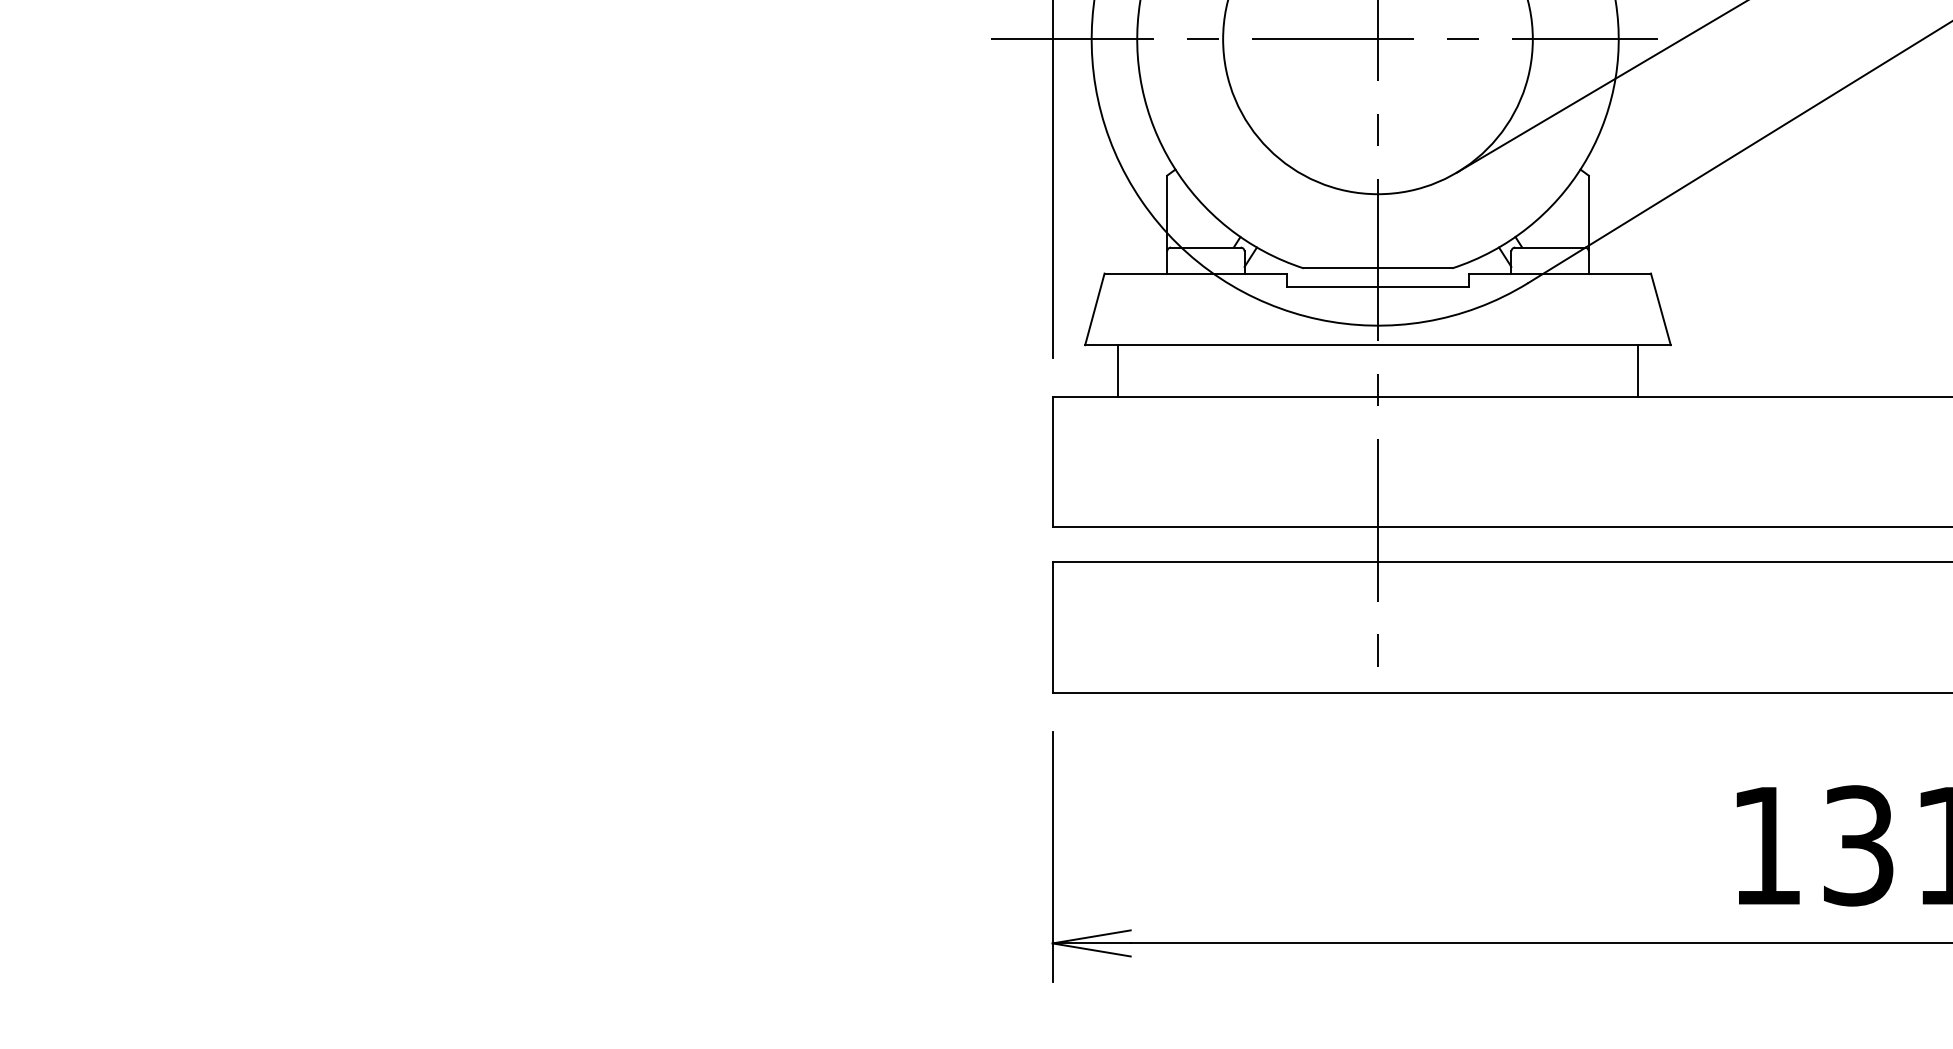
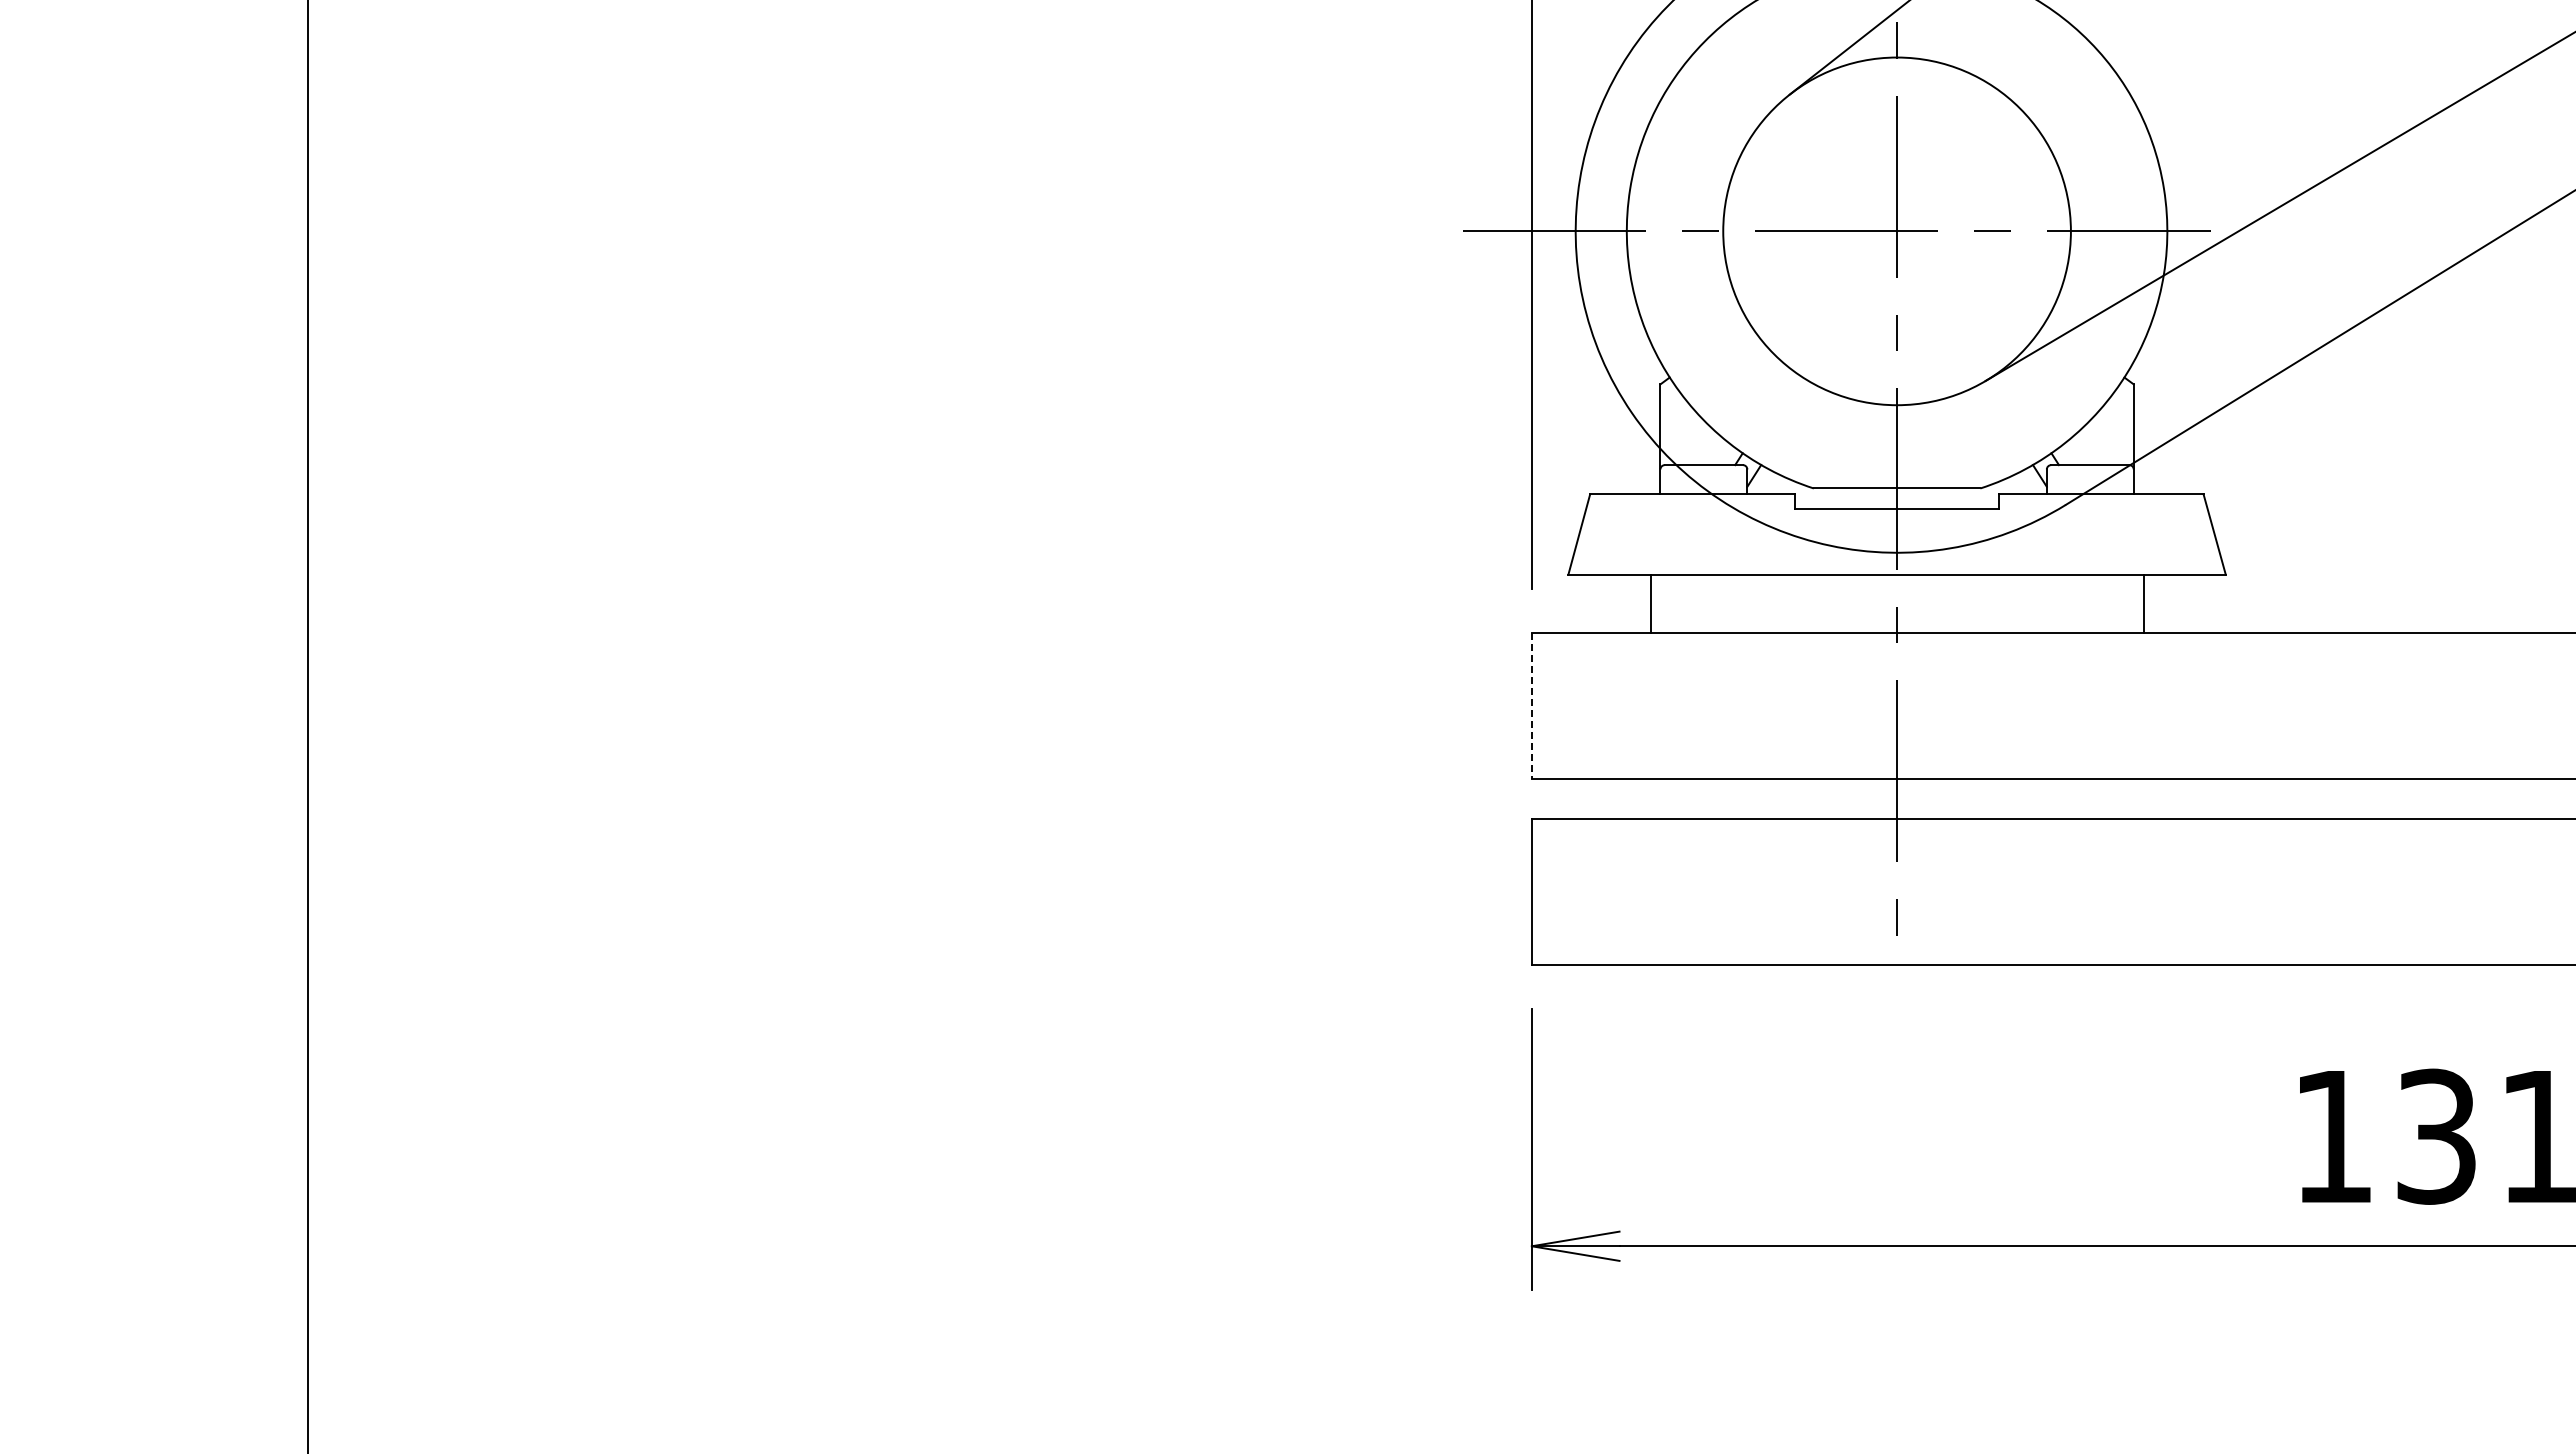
line: (1117, 370) -> (1650, 603), moved
line: (1638, 370) -> (2144, 603), moved
line: (1052, 462) -> (1531, 706), solid -> dashed

